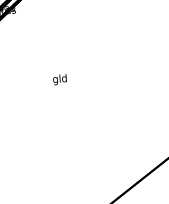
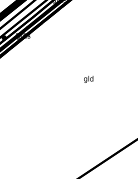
text: (59, 79) -> (88, 79), moved

